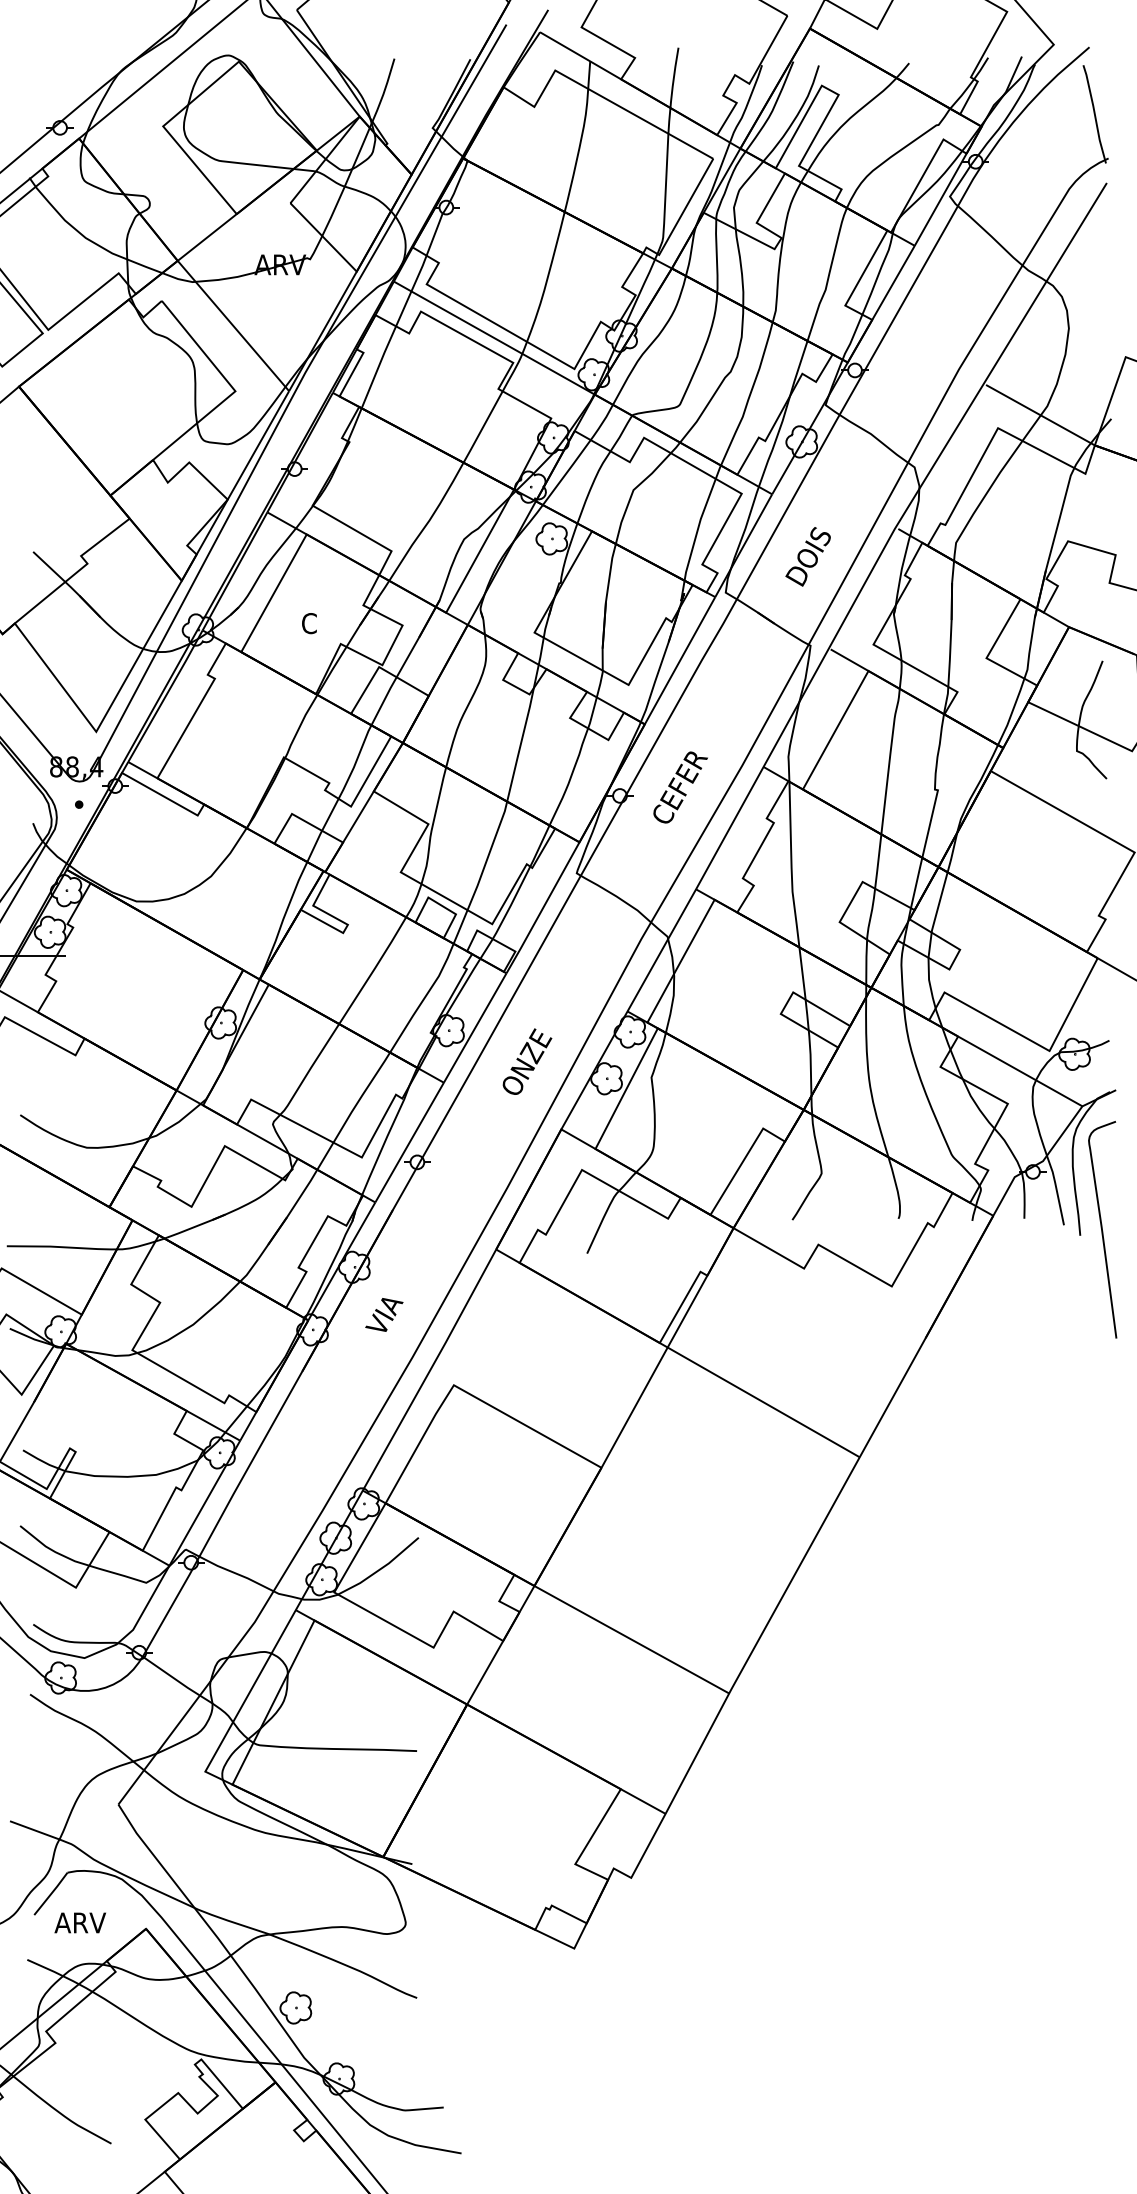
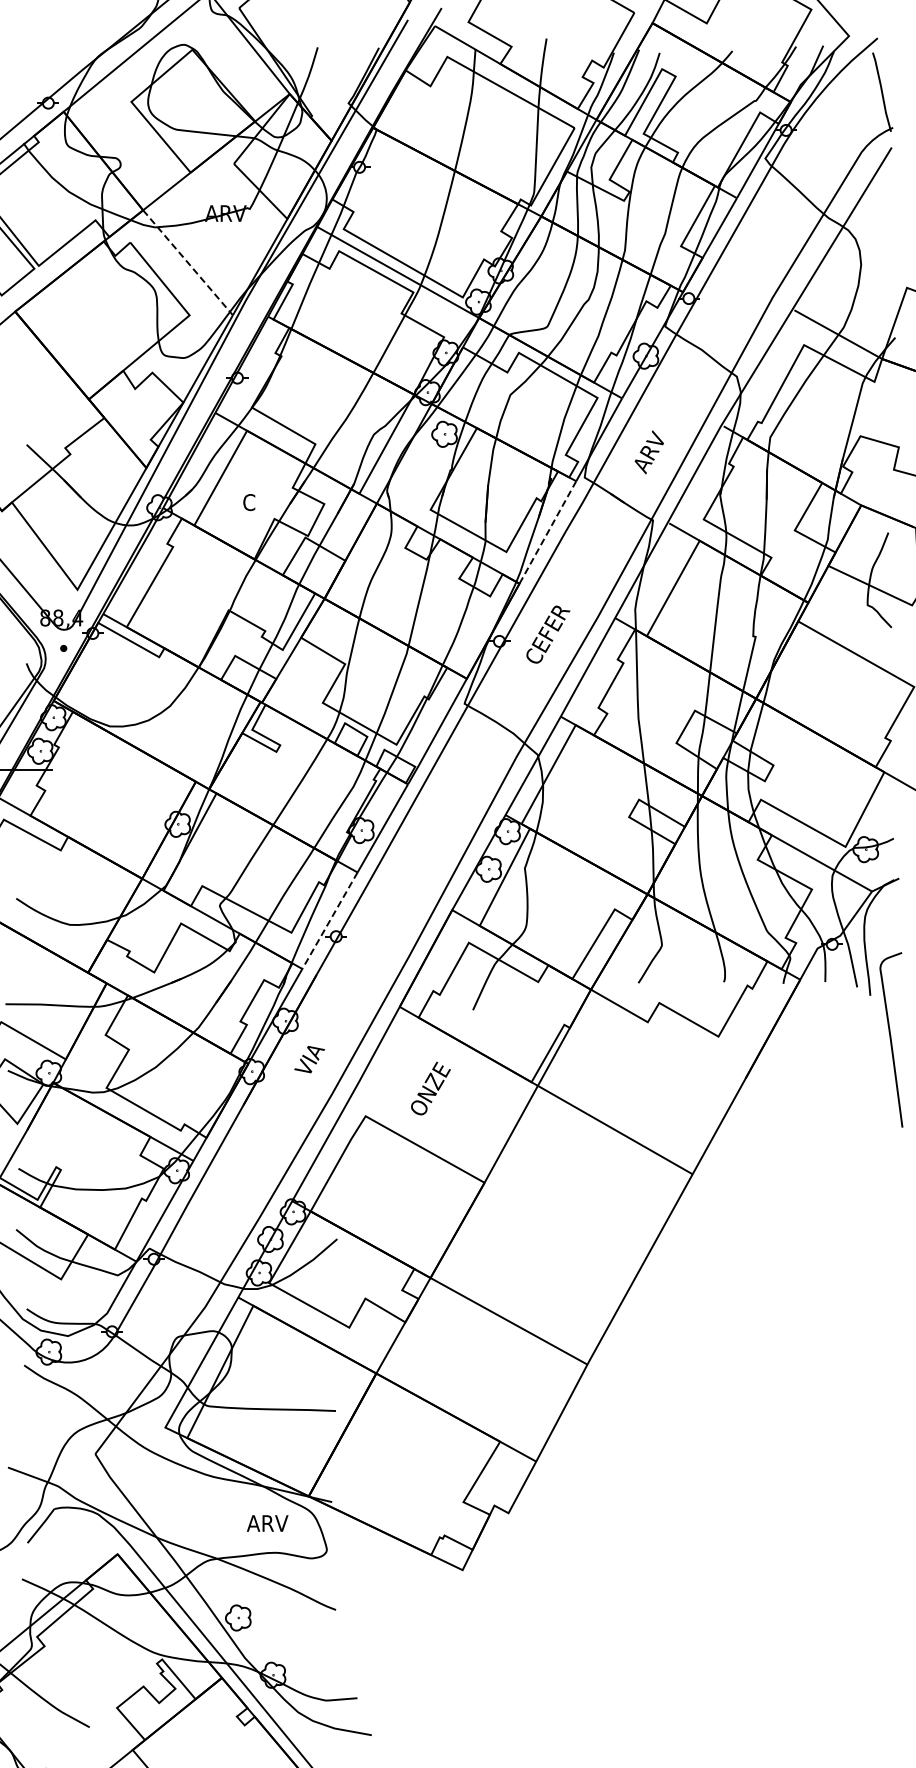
line: (234, 326) -> (188, 263), solid -> dashed
text: (807, 557) -> (650, 449), DOIS -> ARV
line: (679, 660) -> (547, 532), solid -> dashed
text: (526, 1061) -> (430, 1088), moved
line: (409, 1142) -> (329, 920), solid -> dashed
curve: (1102, 1229) -> (891, 1039), moved
text: (80, 1922) -> (267, 1523), moved

